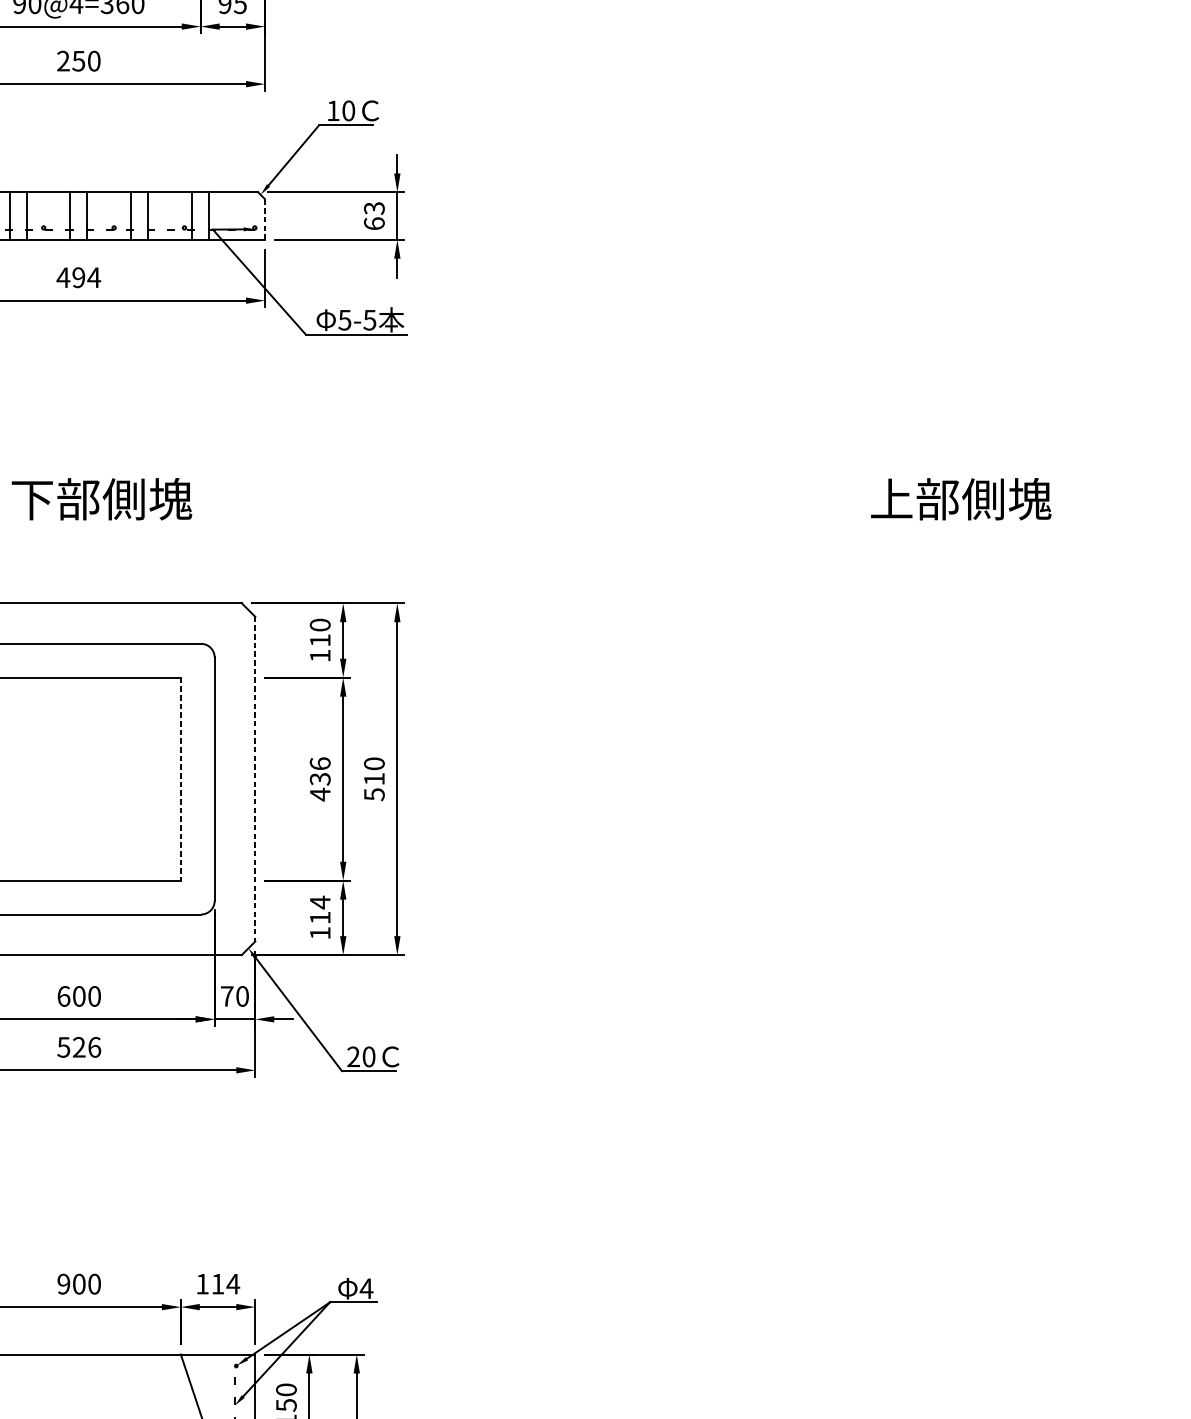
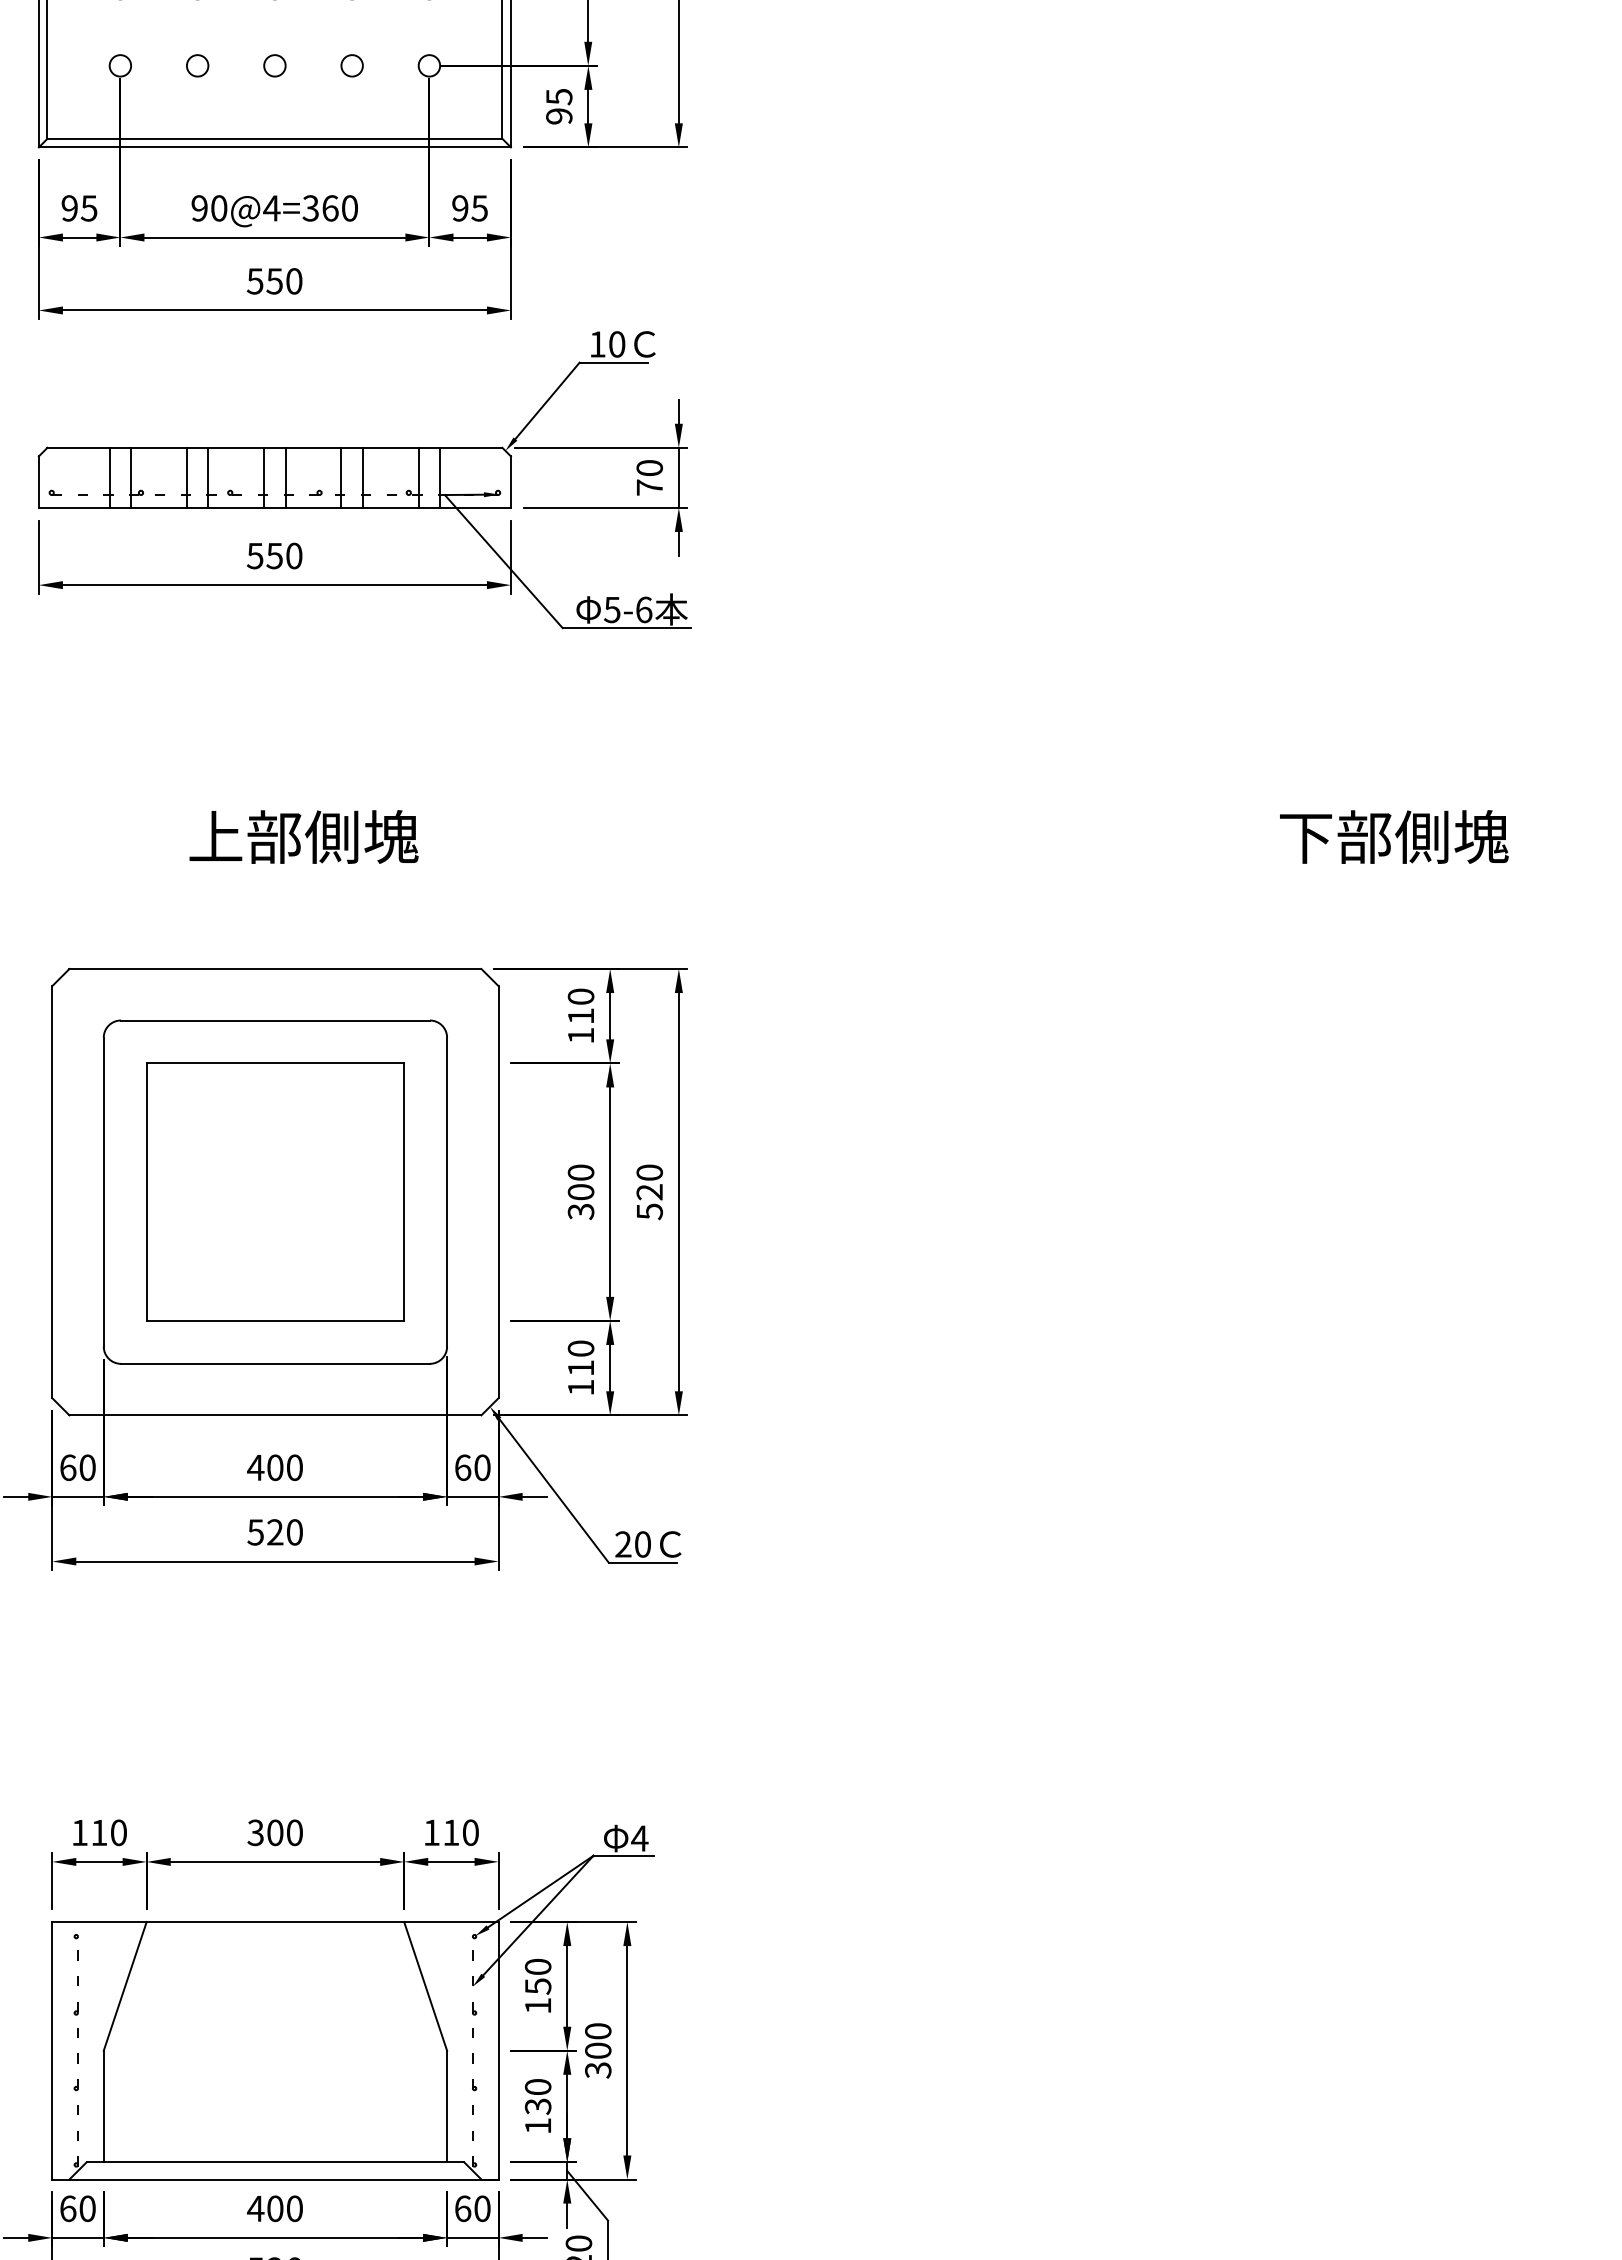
text: (62, 61) -> (254, 281), 250 -> 550
text: (374, 215) -> (649, 477), 63 -> 70
line: (264, 219) -> (510, 482), dashed -> solid
text: (78, 277) -> (274, 555), 494 -> 550
text: (369, 319) -> (643, 609), 5-5 -> 5-6
text: (32, 499) -> (215, 837), 下部側塊 -> 上部側塊
text: (891, 499) -> (1305, 837), 上部側塊 -> 下部側塊
line: (181, 779) -> (404, 1192), dashed -> solid
line: (255, 779) -> (498, 1192), dashed -> solid
text: (319, 779) -> (580, 1192), 436 -> 300
text: (374, 779) -> (649, 1192), 510 -> 520
text: (319, 902) -> (580, 1348), 114 -> 110
text: (63, 996) -> (255, 1467), 600 -> 400
text: (227, 996) -> (463, 1467), 70 -> 60
text: (95, 1047) -> (295, 1532), 526 -> 520
text: (63, 1283) -> (255, 1832), 900 -> 300
text: (233, 1283) -> (470, 1832), 114 -> 110

